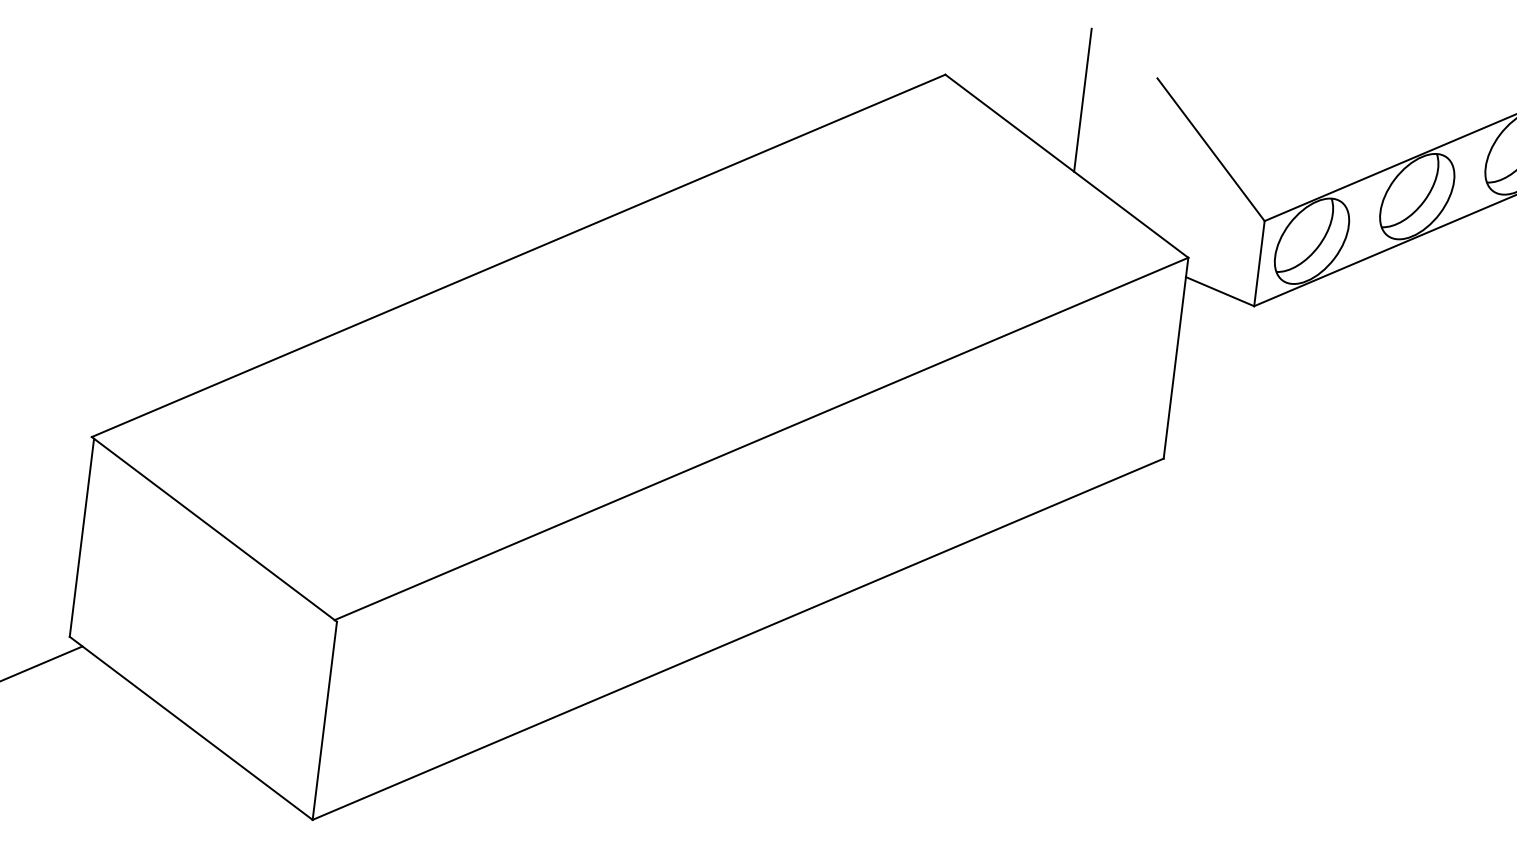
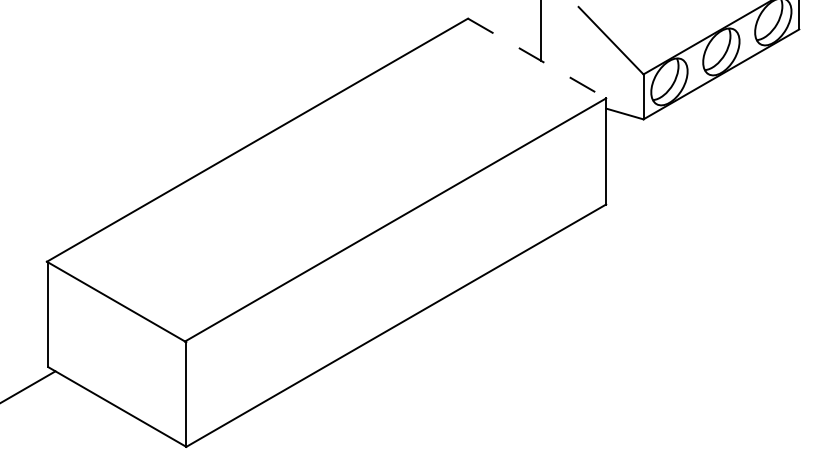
line: (1067, 166) -> (537, 58), solid -> dashed

